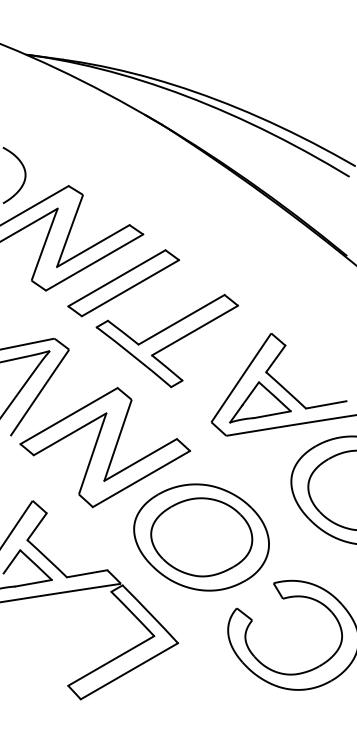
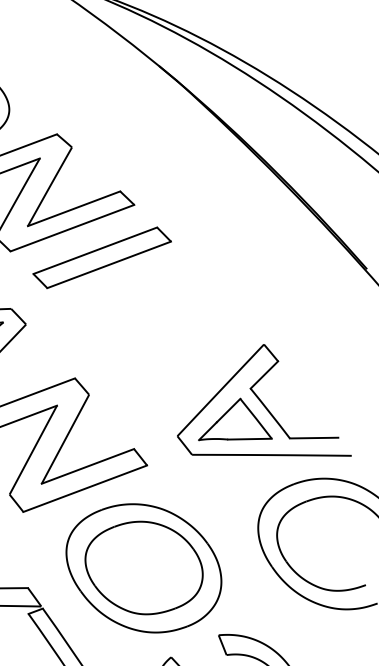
part: (166, 341) -> (140, 333), removed

